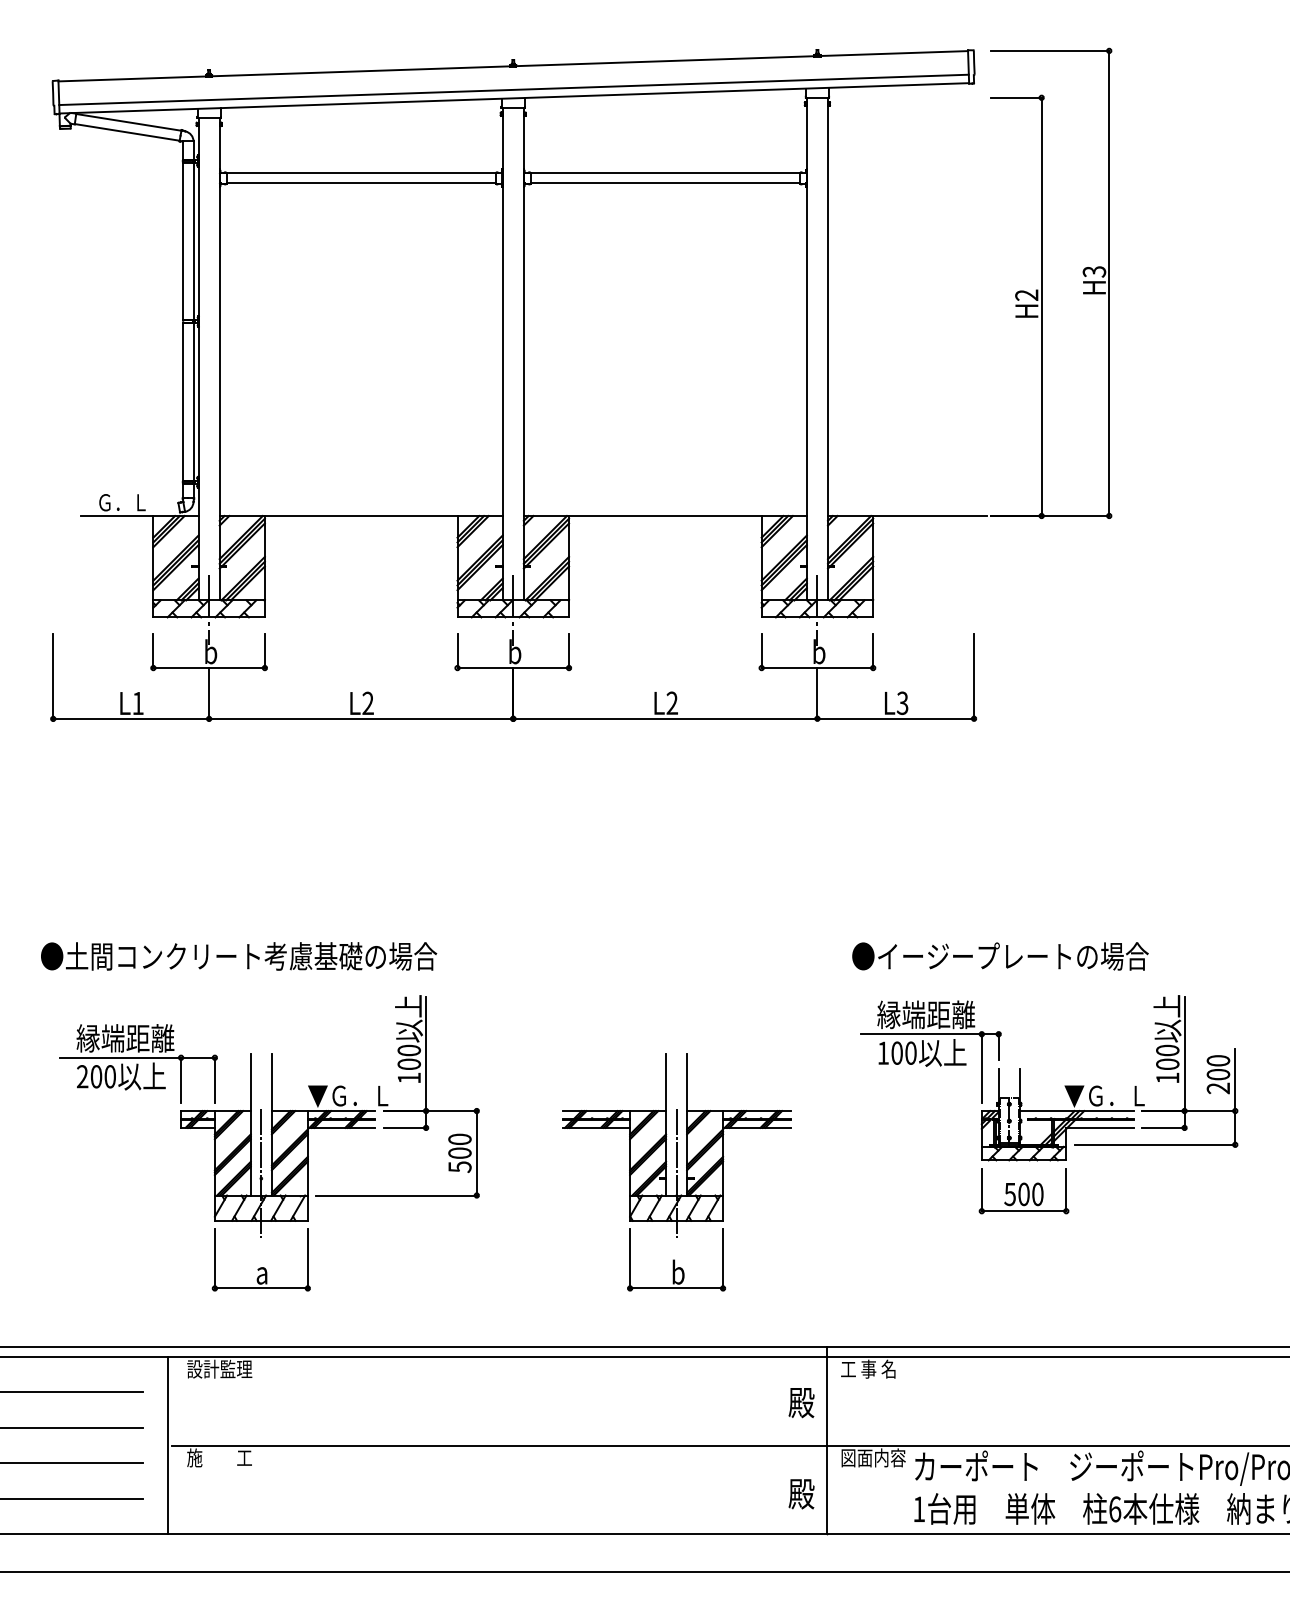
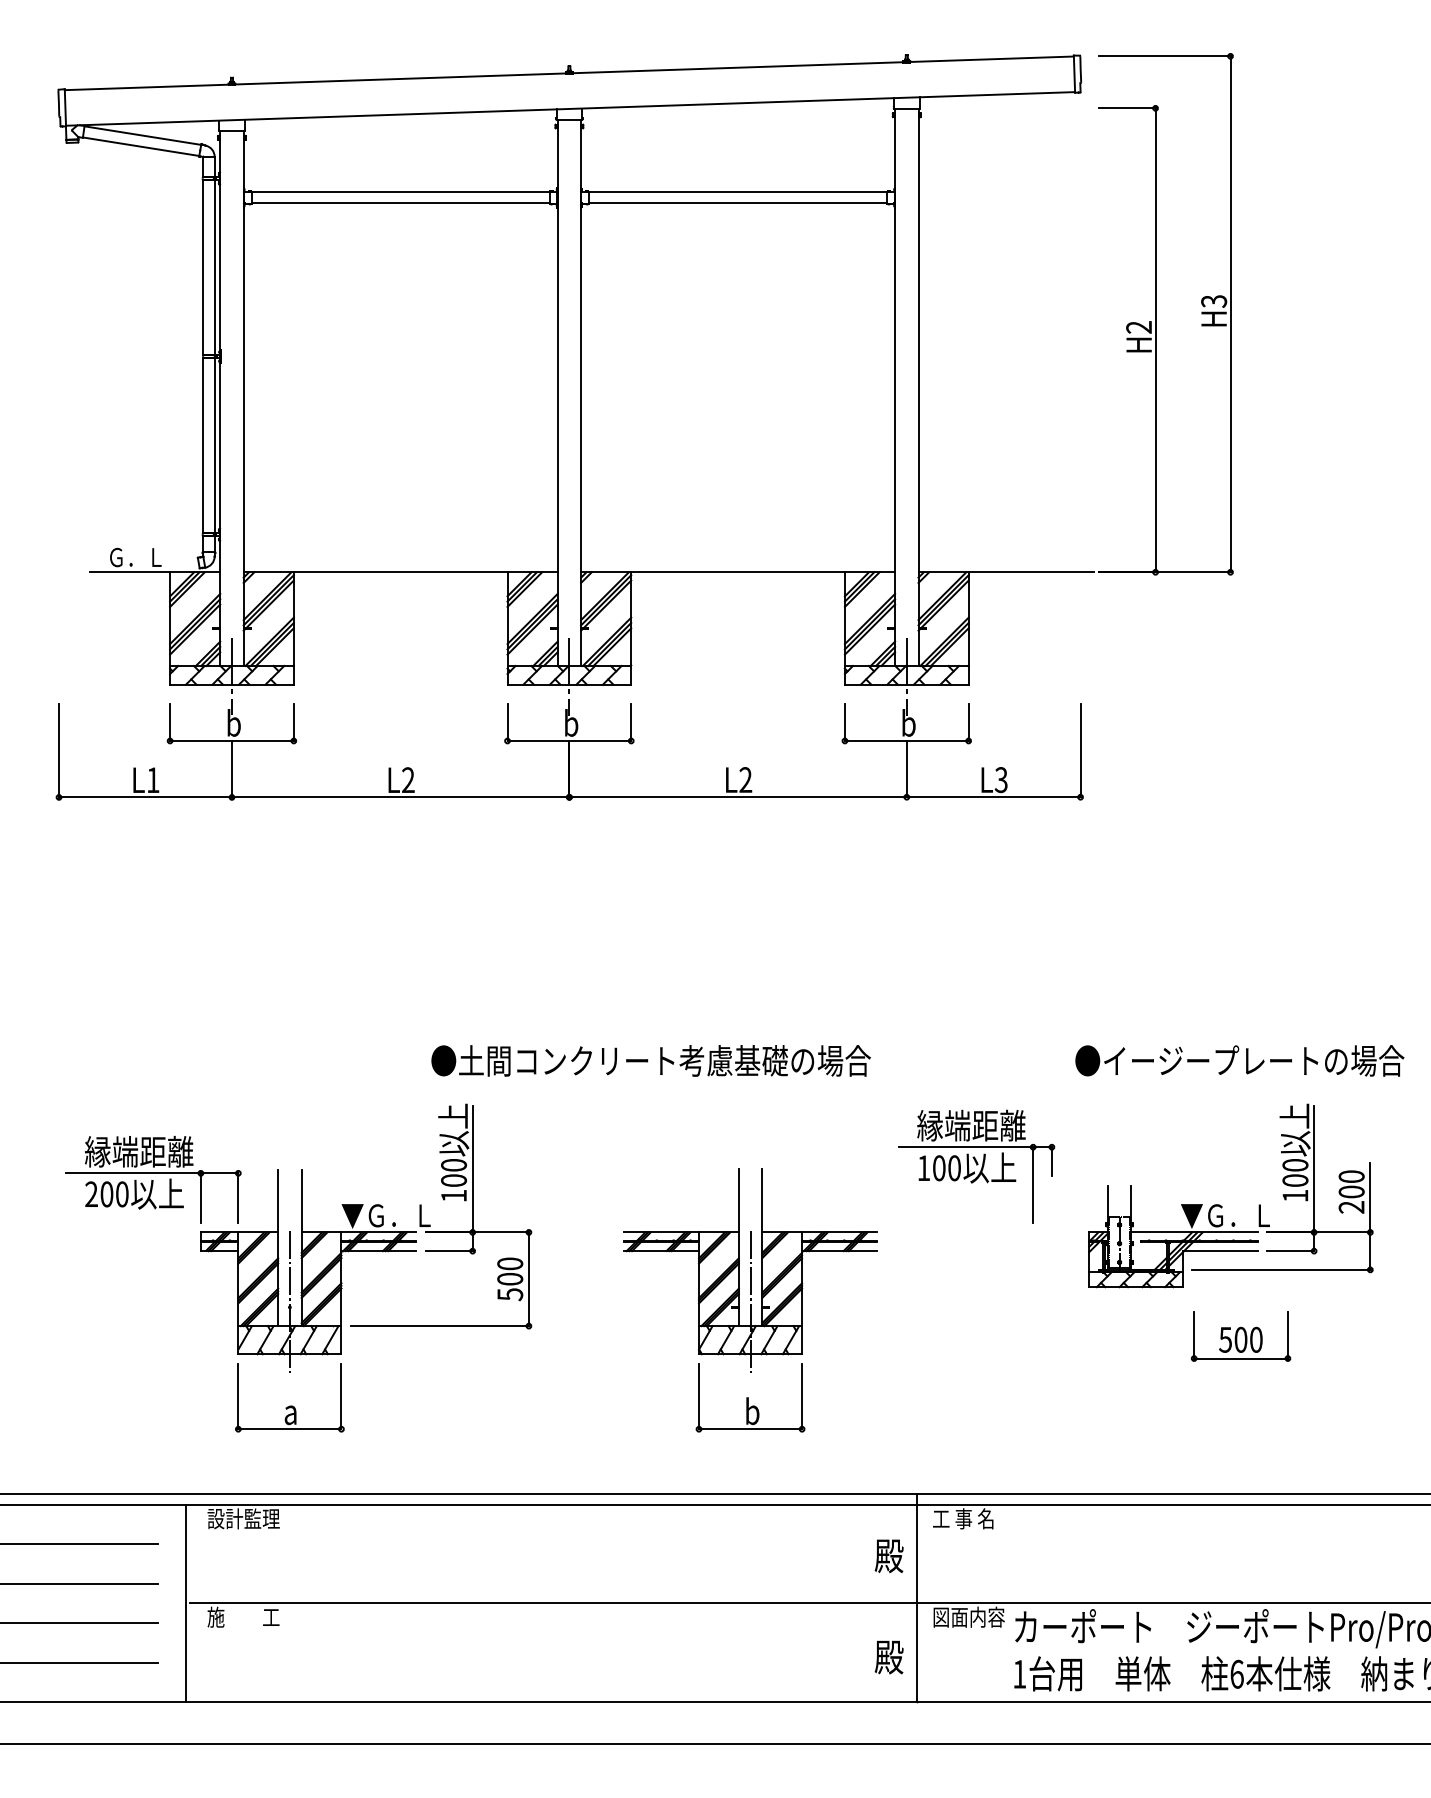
line: (513, 89) -> (569, 99), removed
text: (238, 956) -> (650, 1060), moved
text: (1000, 956) -> (1239, 1060), moved
part: (930, 1051) -> (976, 1166), moved
part: (1023, 1191) -> (1240, 1336), moved

